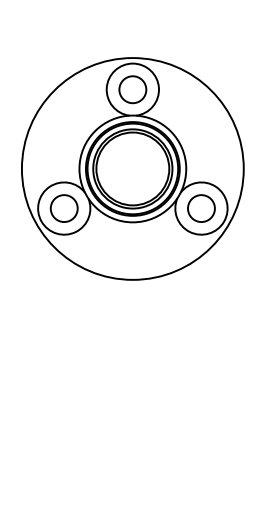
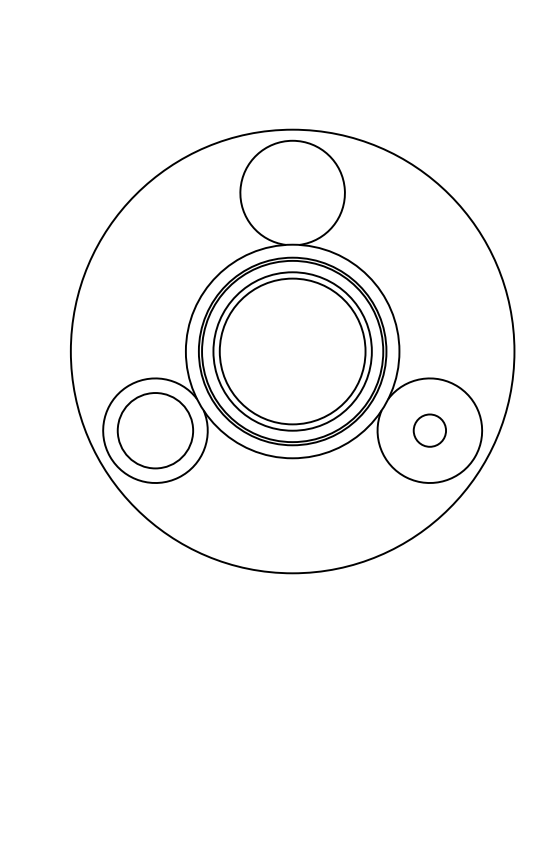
circle: (132, 89) -> (291, 192), removed
circle: (63, 208) -> (153, 430), size x1.4
circle: (201, 208) -> (429, 430), size x0.6

